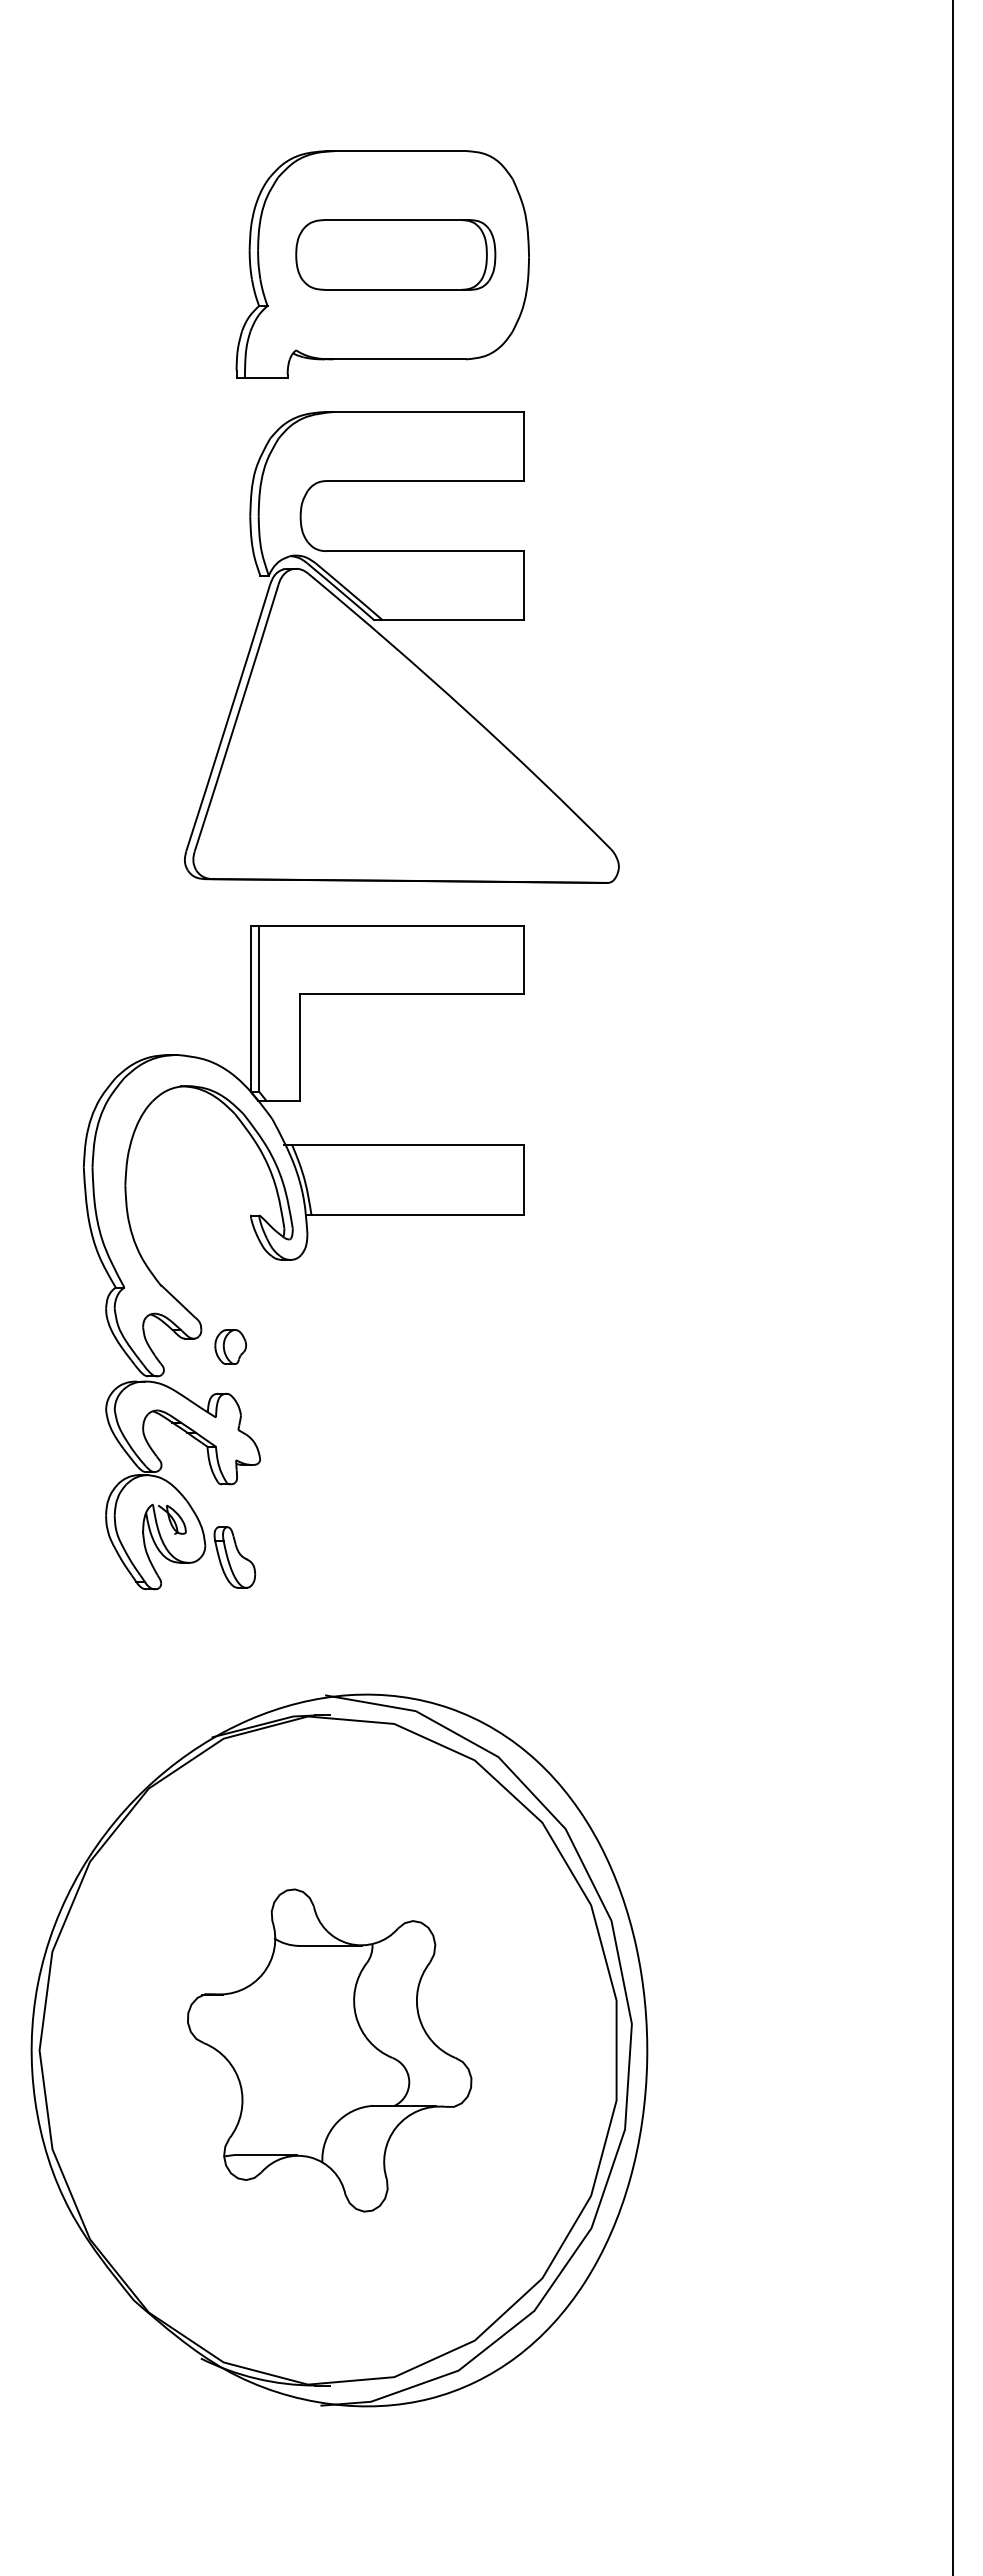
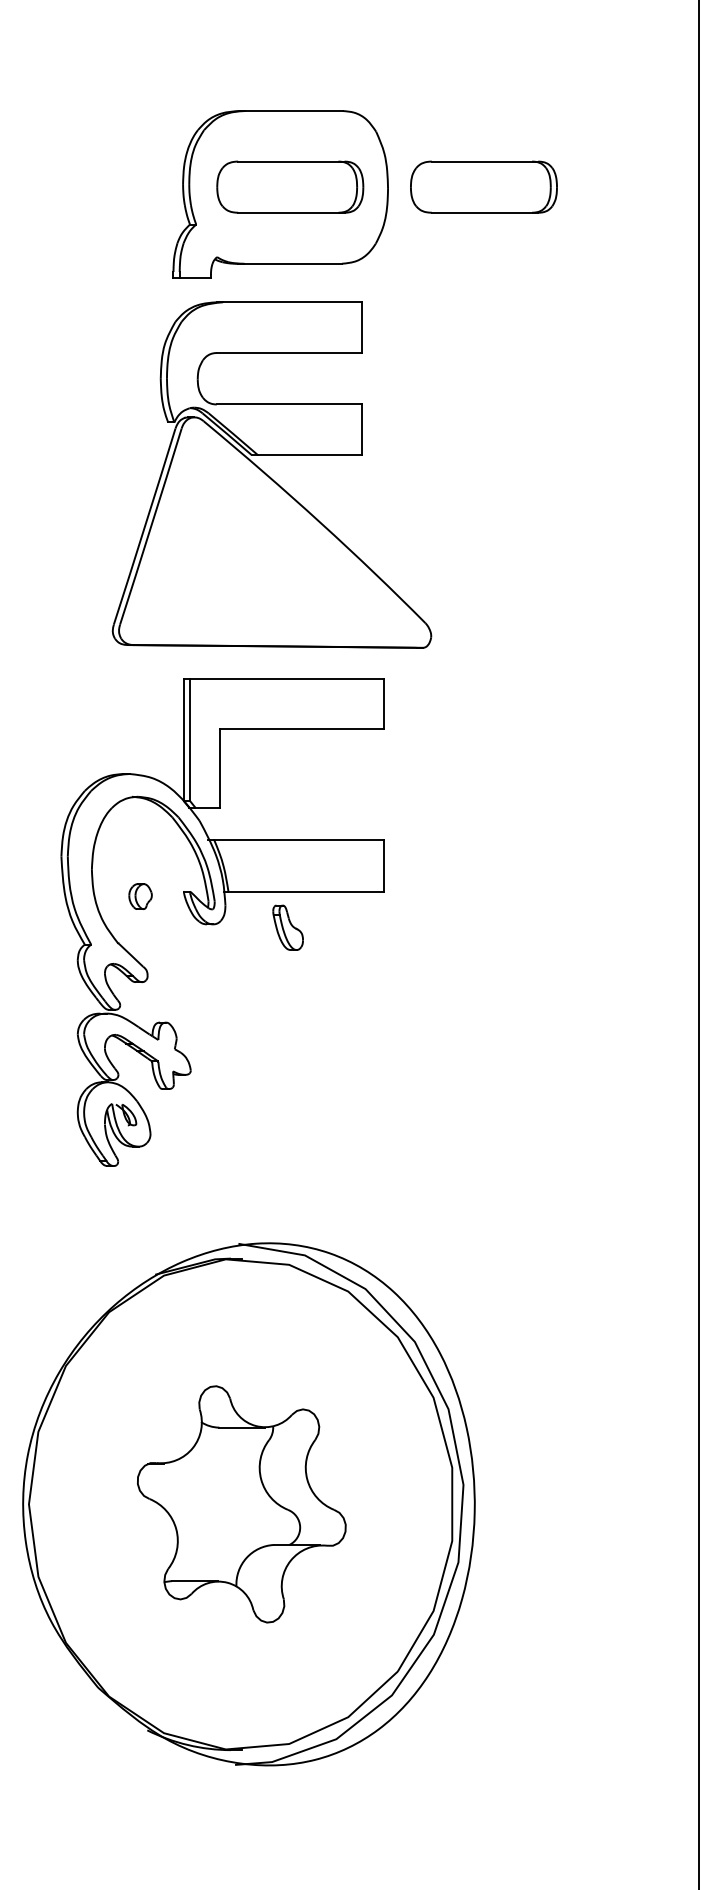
part: (659, 254) -> (483, 186), added
part: (401, 647) -> (271, 475), moved
part: (230, 1346) -> (140, 896), moved
part: (234, 1557) -> (287, 927), moved

